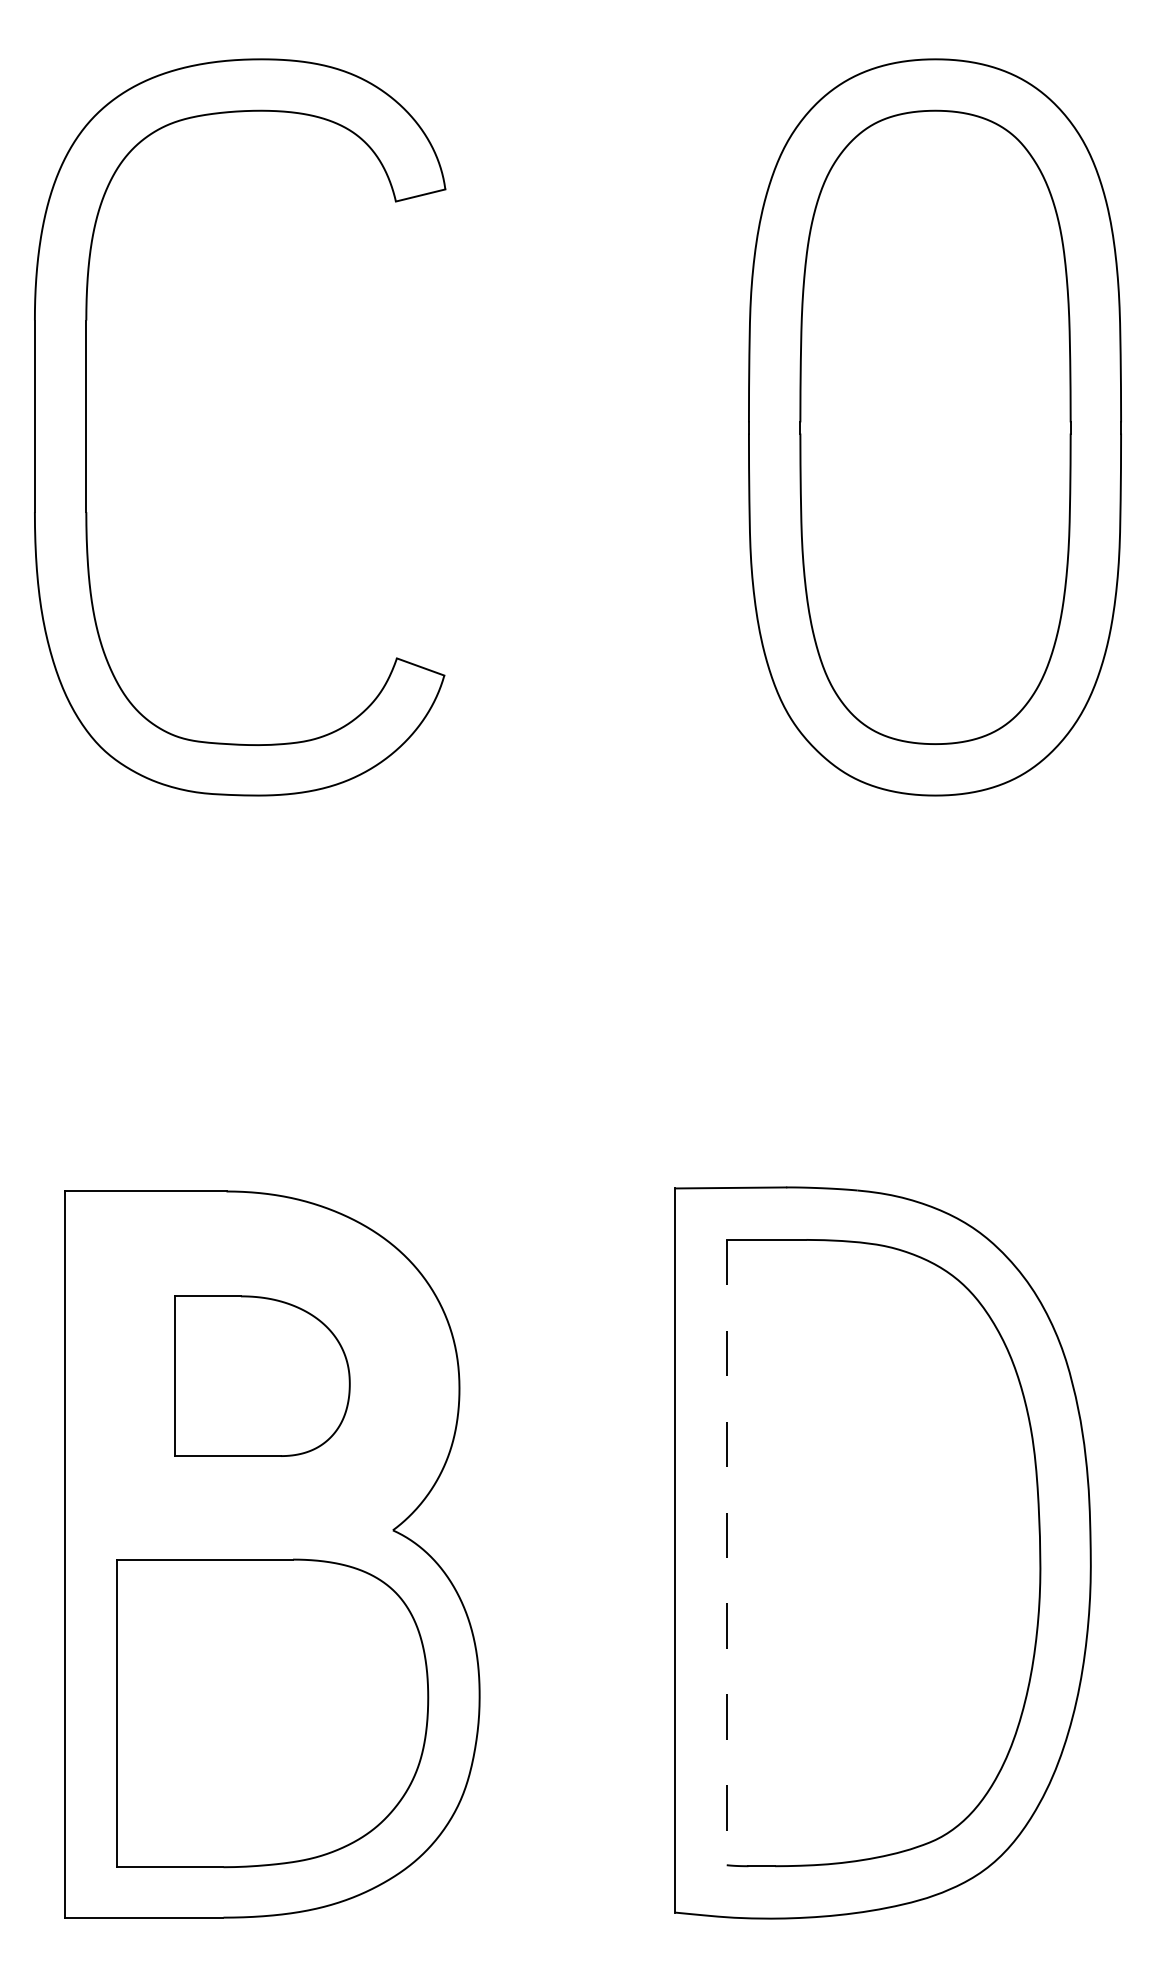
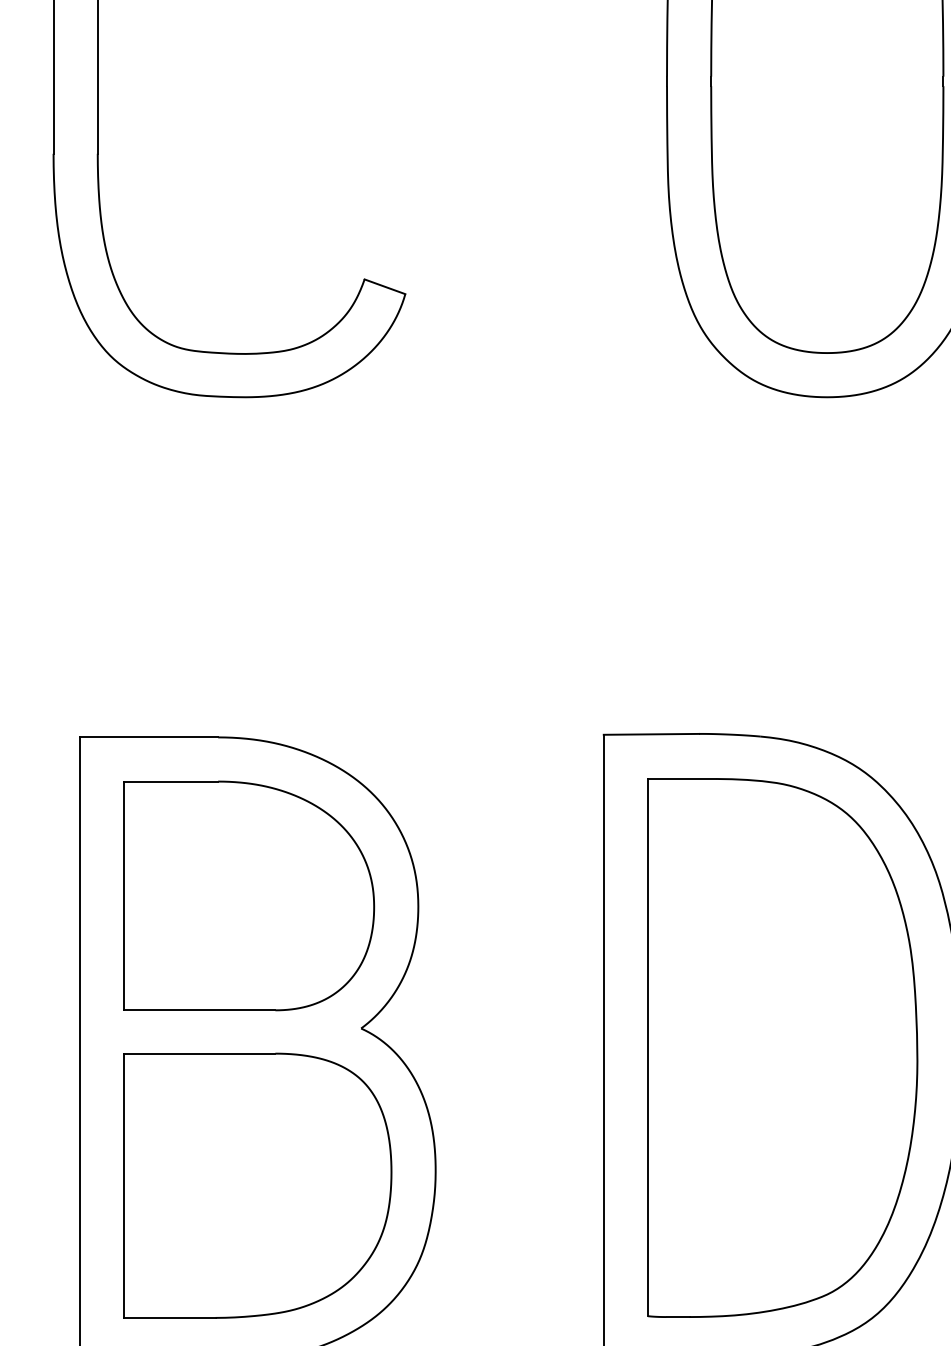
part: (262, 1376) -> (249, 896), size x1.67
line: (726, 1552) -> (647, 1047), dashed -> solid

